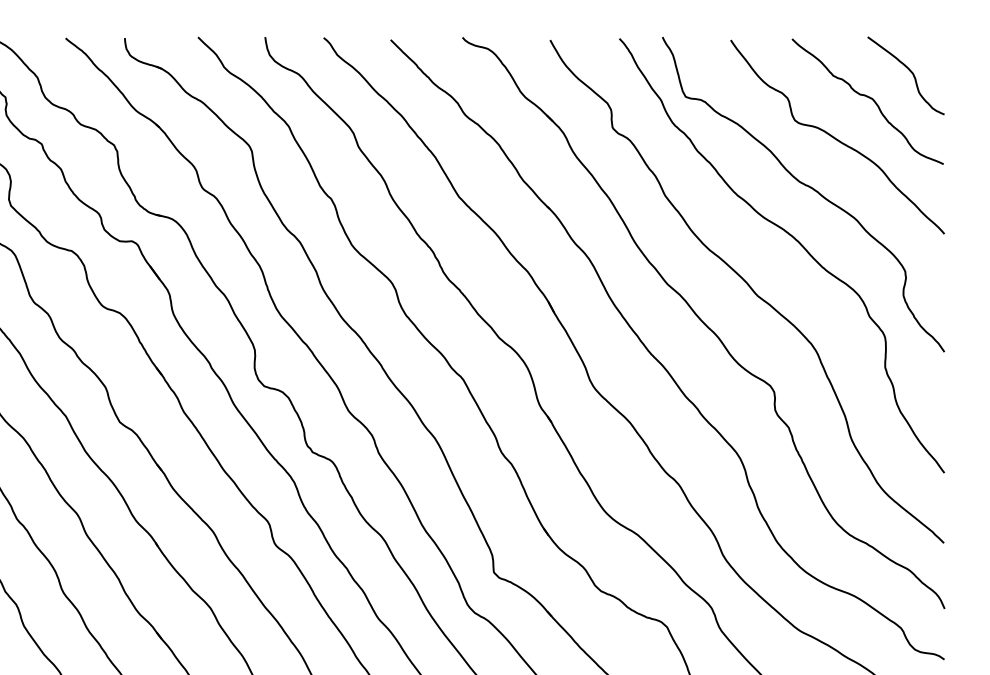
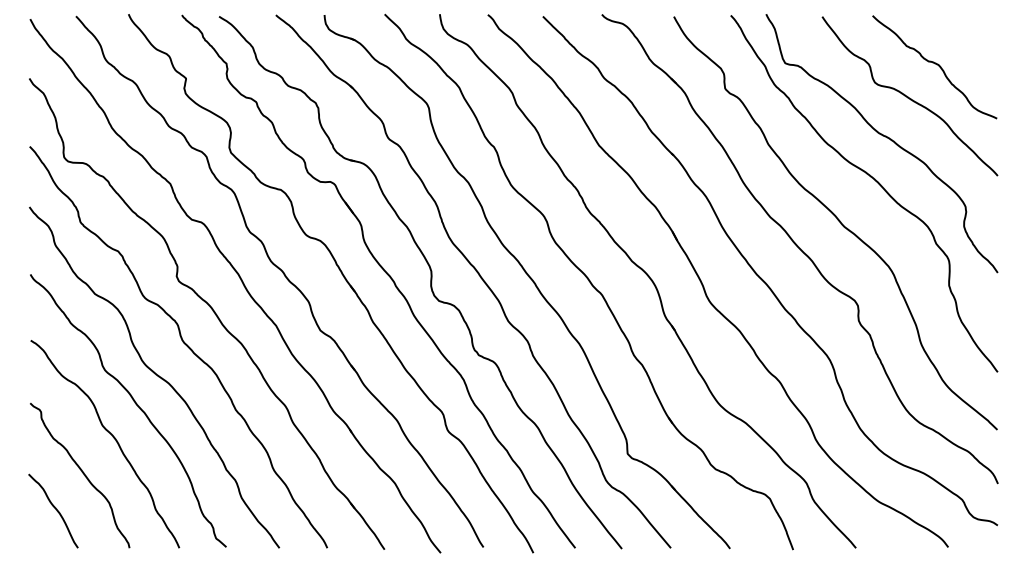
curve: (908, 70) -> (968, 41), removed

